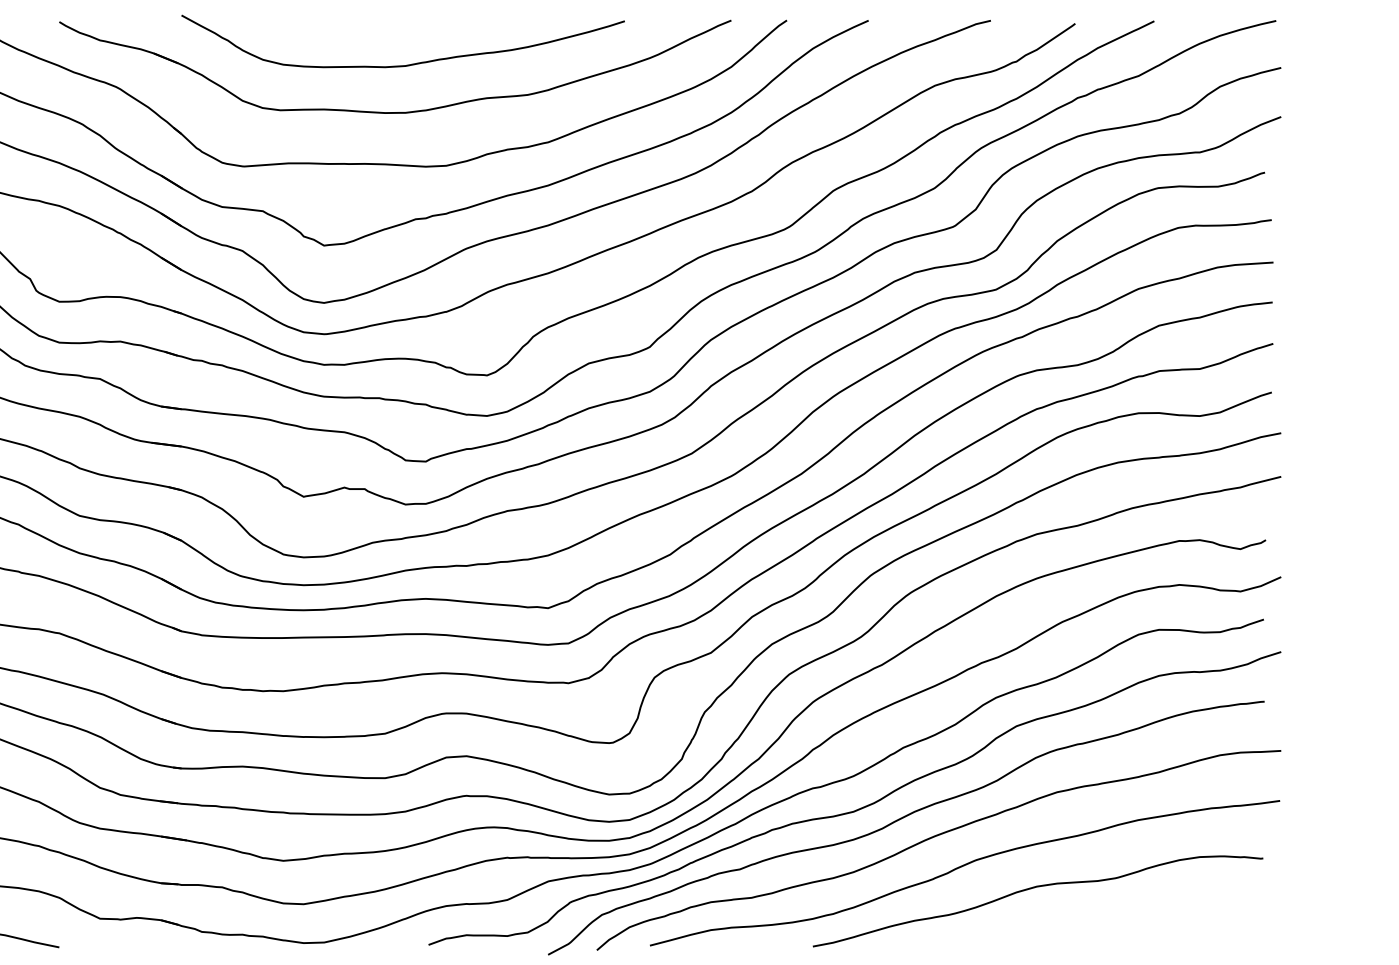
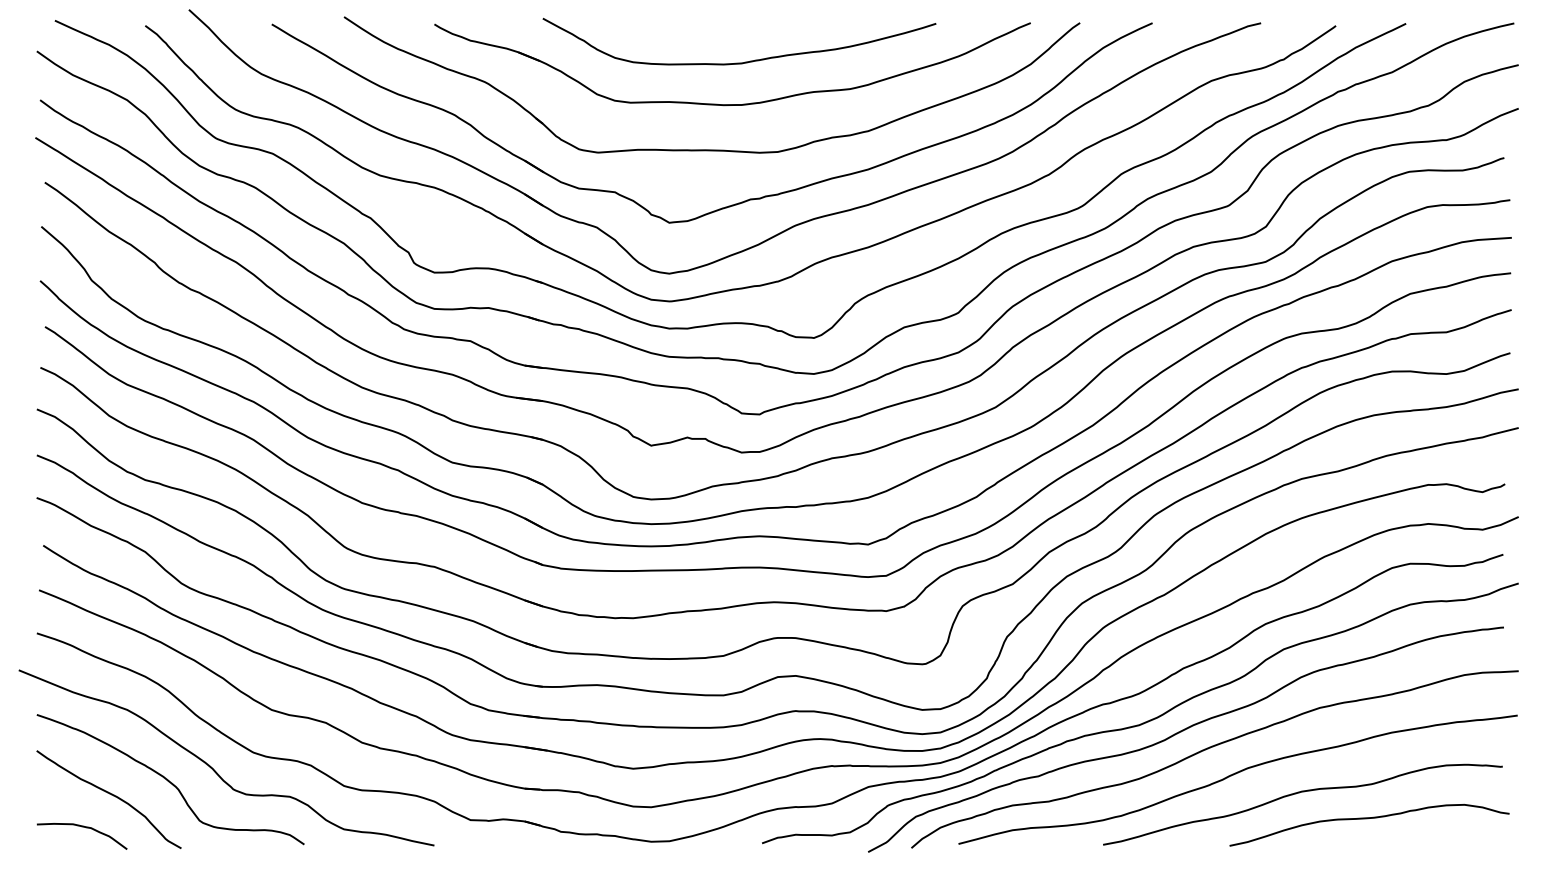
curve: (1111, 918) -> (1368, 819), added

